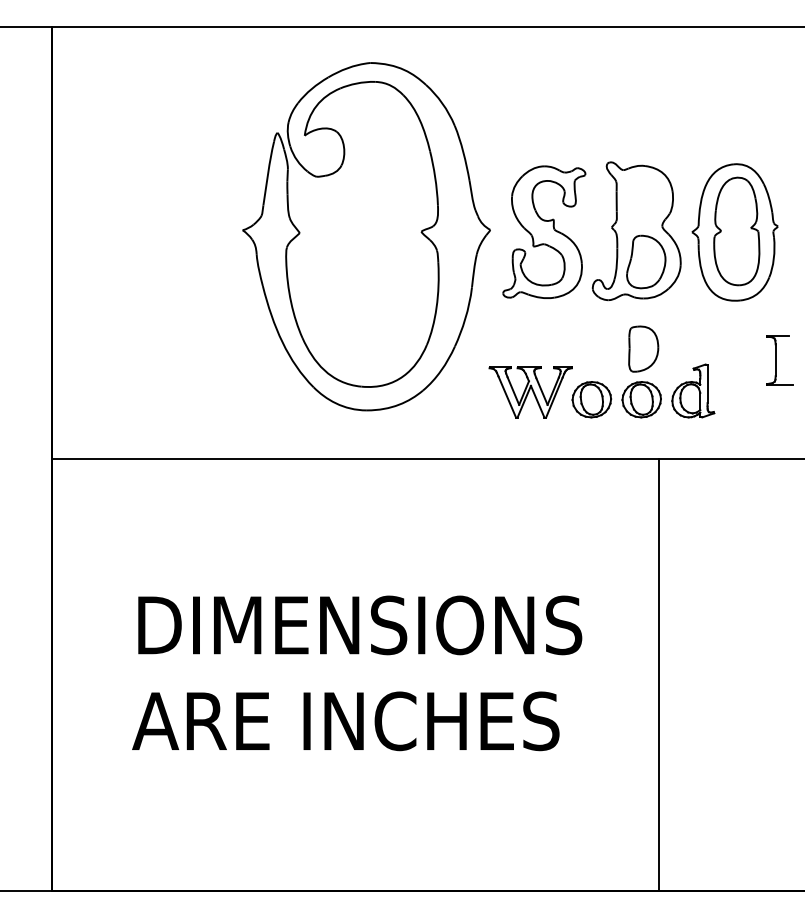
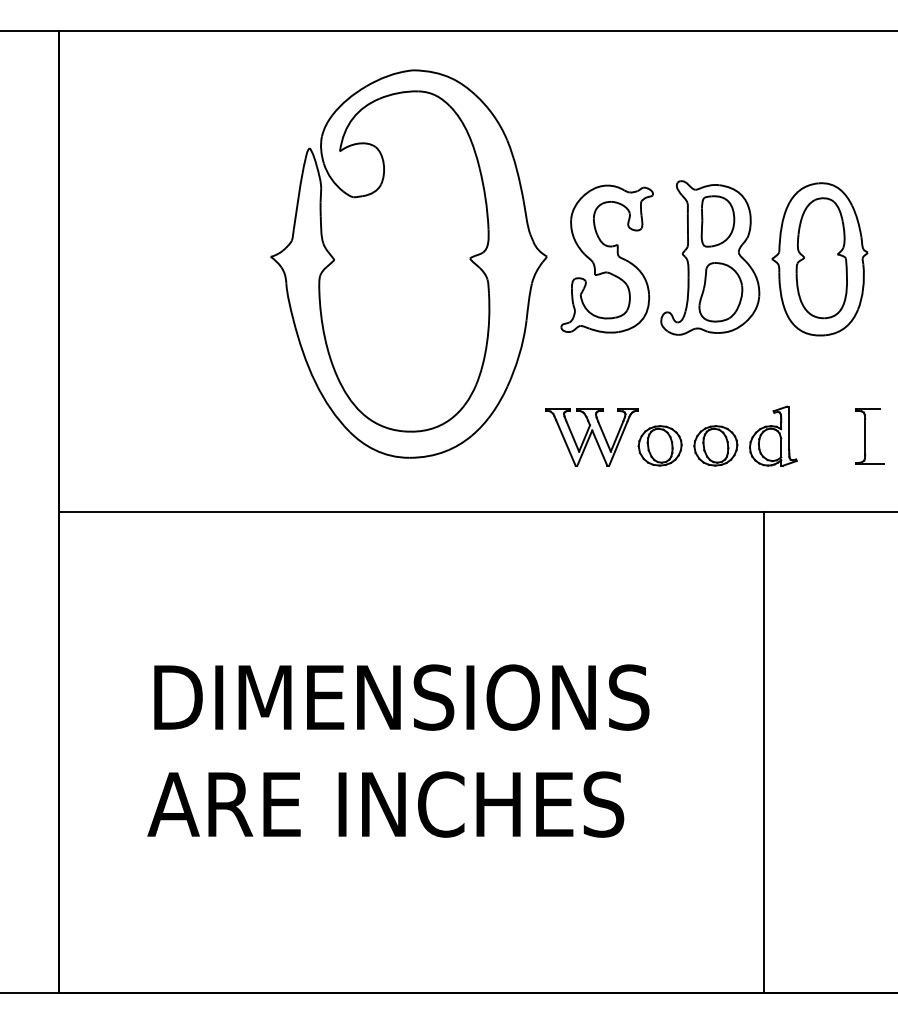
part: (643, 349) -> (717, 221), moved
part: (779, 359) -> (869, 436), moved
line: (659, 674) -> (764, 752), moved

